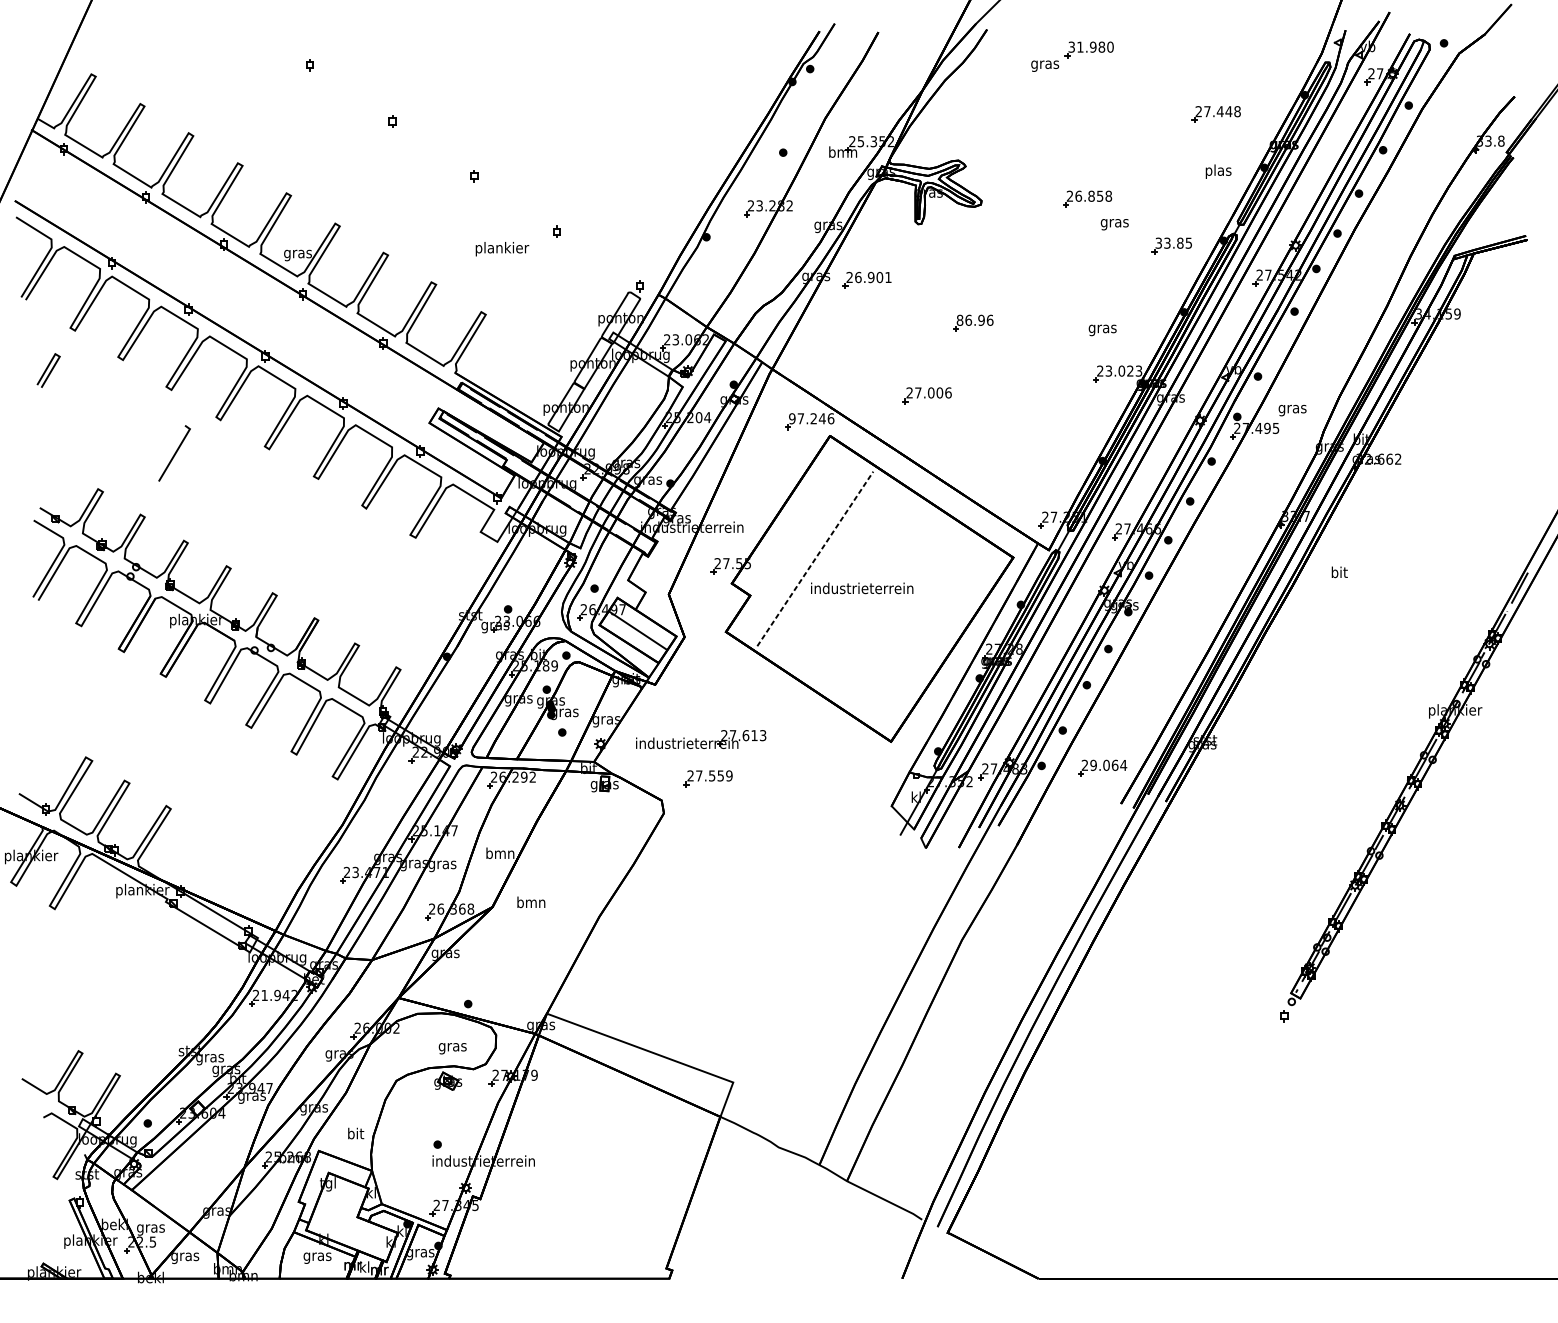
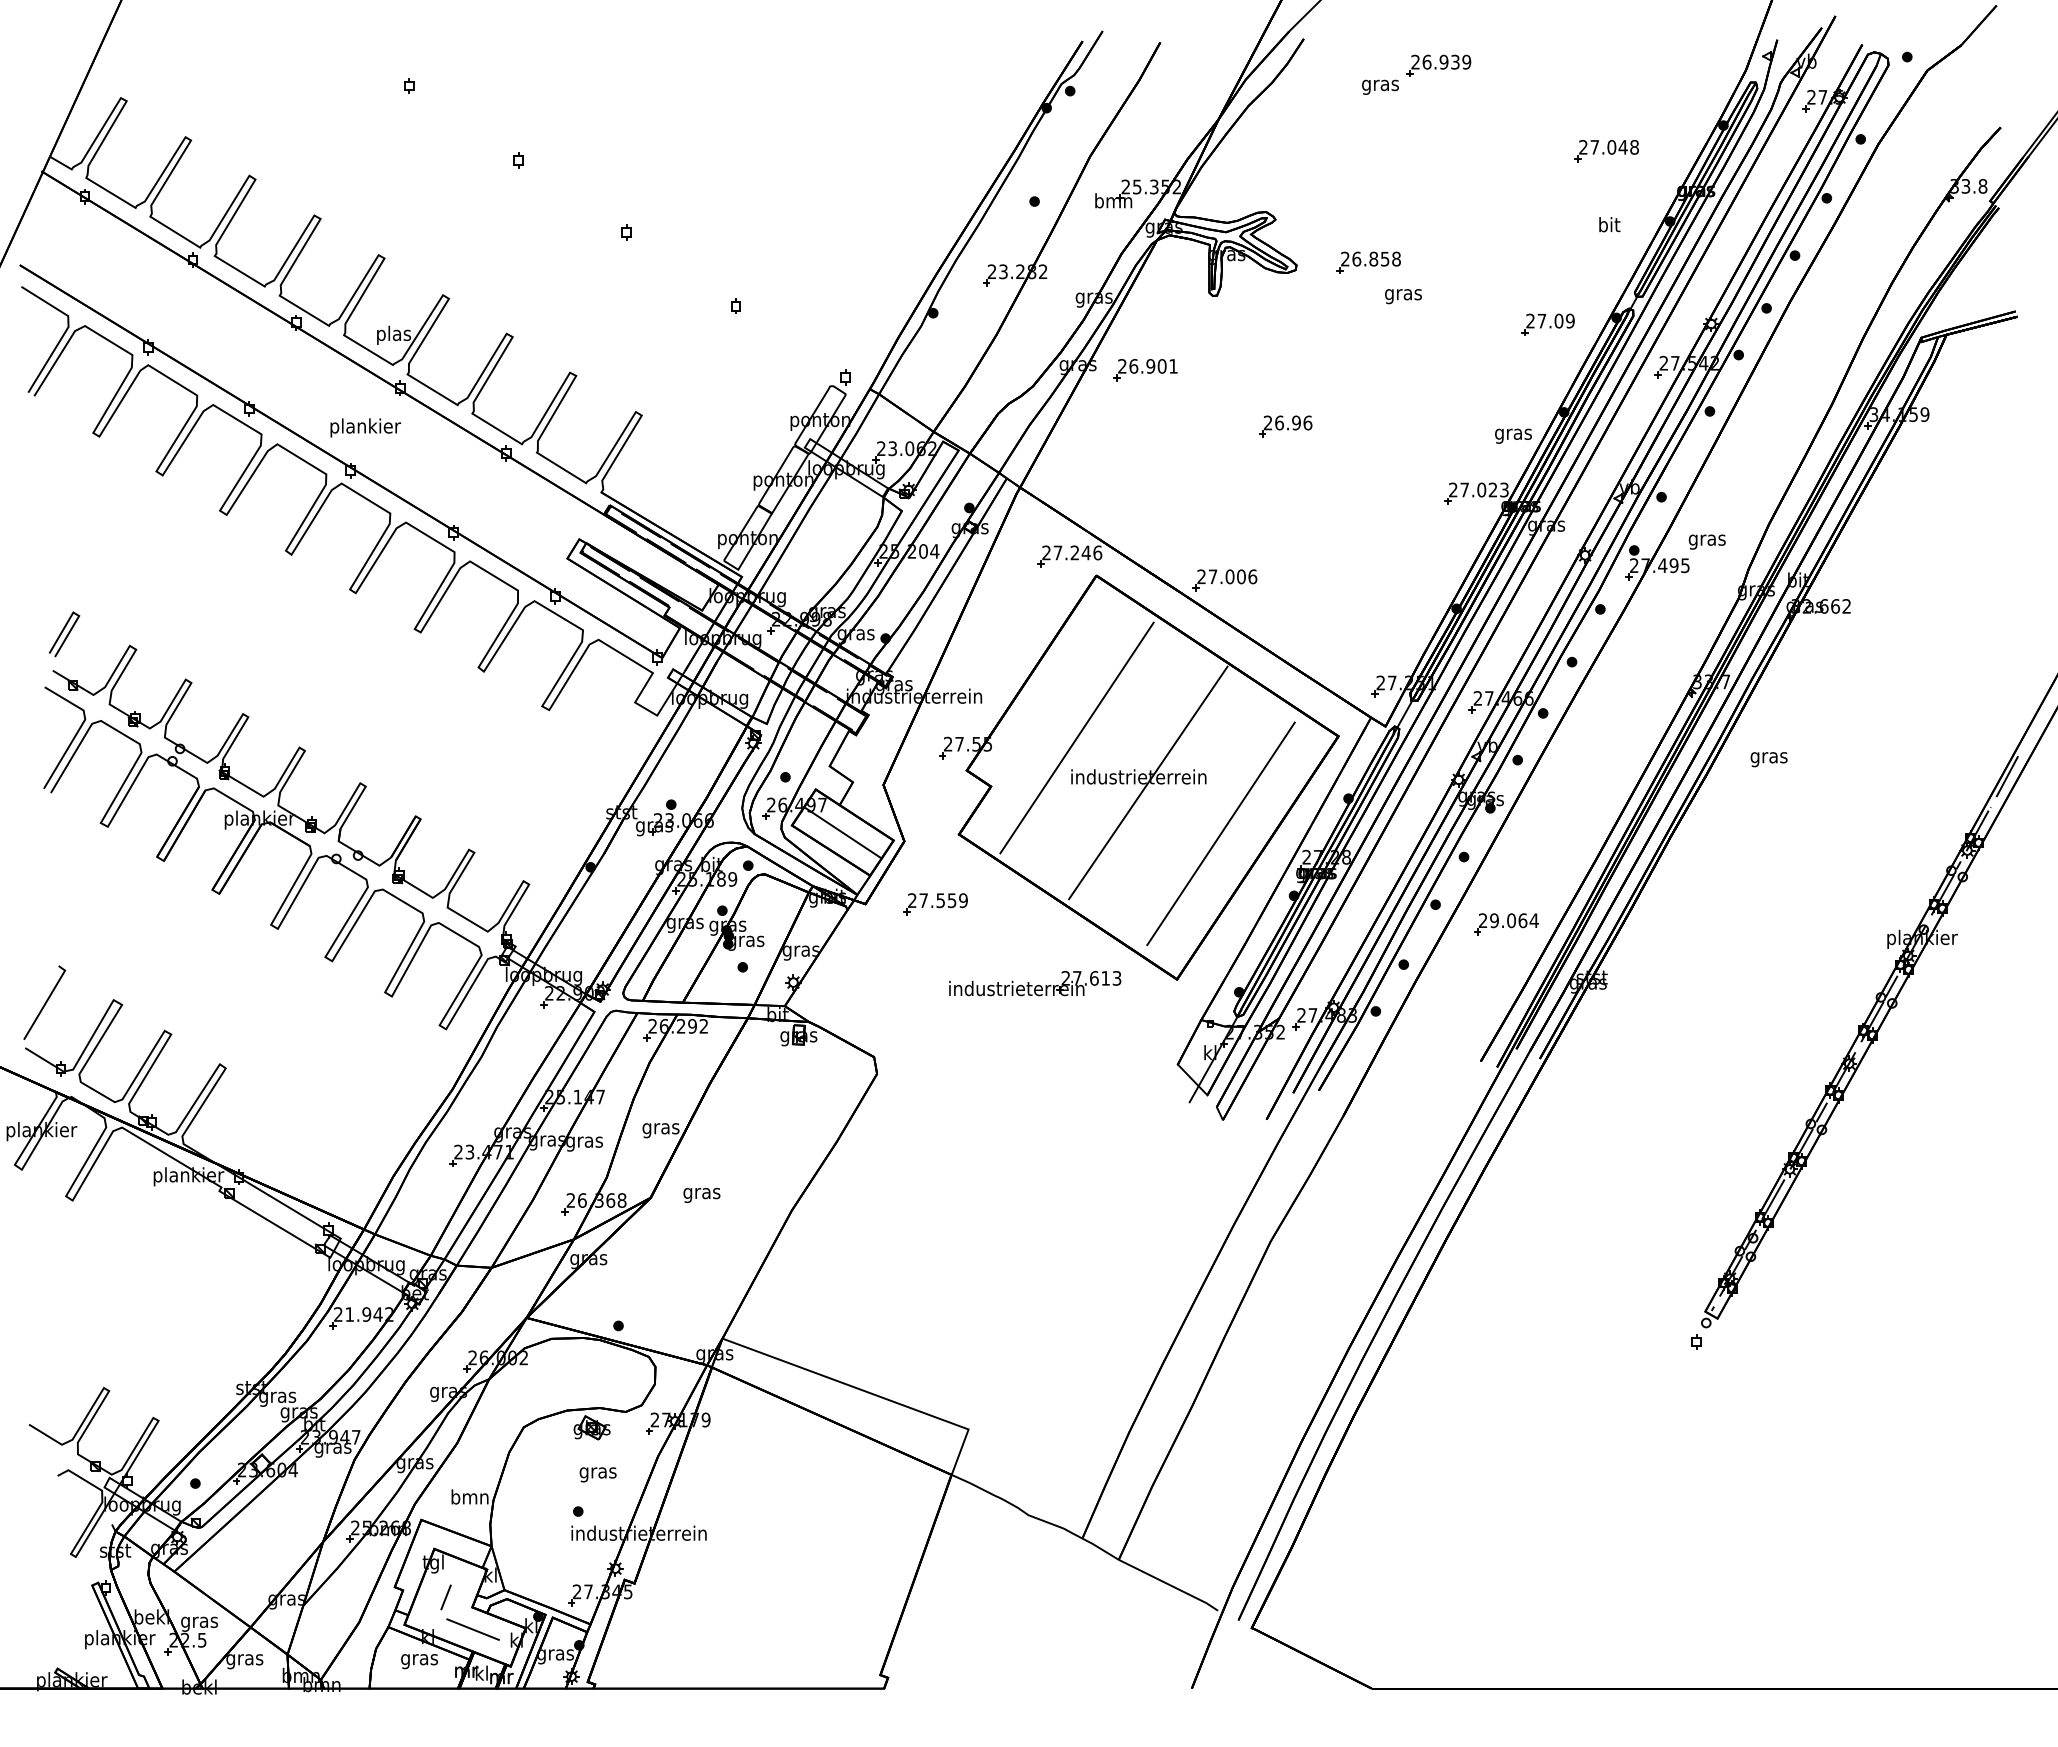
text: (1091, 46) -> (1441, 61), 31.980 -> 26.939
text: (1220, 111) -> (1611, 147), 27.448 -> 27.048
text: (1218, 171) -> (1609, 226), plas -> bit
part: (1087, 198) -> (1368, 262), moved
text: (1114, 224) -> (1403, 296), moved
text: (1173, 242) -> (1550, 320), 33.85 -> 27.09
text: (502, 248) -> (365, 427), moved
text: (297, 253) -> (393, 334), gras -> plas
text: (959, 320) -> (1267, 422), 86.96 -> 26.96
text: (1102, 329) -> (1513, 435), moved
line: (47, 369) -> (62, 633), moved
text: (1108, 370) -> (1464, 489), 23.023 -> 27.023
part: (927, 395) -> (1224, 580), moved
text: (792, 418) -> (1046, 552), 97.246 -> 27.246
line: (175, 453) -> (45, 1002), moved
line: (815, 558) -> (1077, 737), dashed -> solid
text: (1338, 573) -> (1768, 757), bit -> gras
line: (869, 592) -> (1148, 782), added
line: (924, 631) -> (1220, 833), added
part: (701, 739) -> (1035, 983), moved
part: (1102, 768) -> (1506, 924), moved
part: (708, 778) -> (935, 904), moved
text: (499, 854) -> (660, 1128), bmn -> gras
text: (531, 903) -> (701, 1193), bmn -> gras
text: (452, 1048) -> (597, 1474), moved
text: (355, 1133) -> (469, 1496), bit -> bmn
line: (337, 1209) -> (445, 1597), added
line: (357, 1233) -> (472, 1629), added

